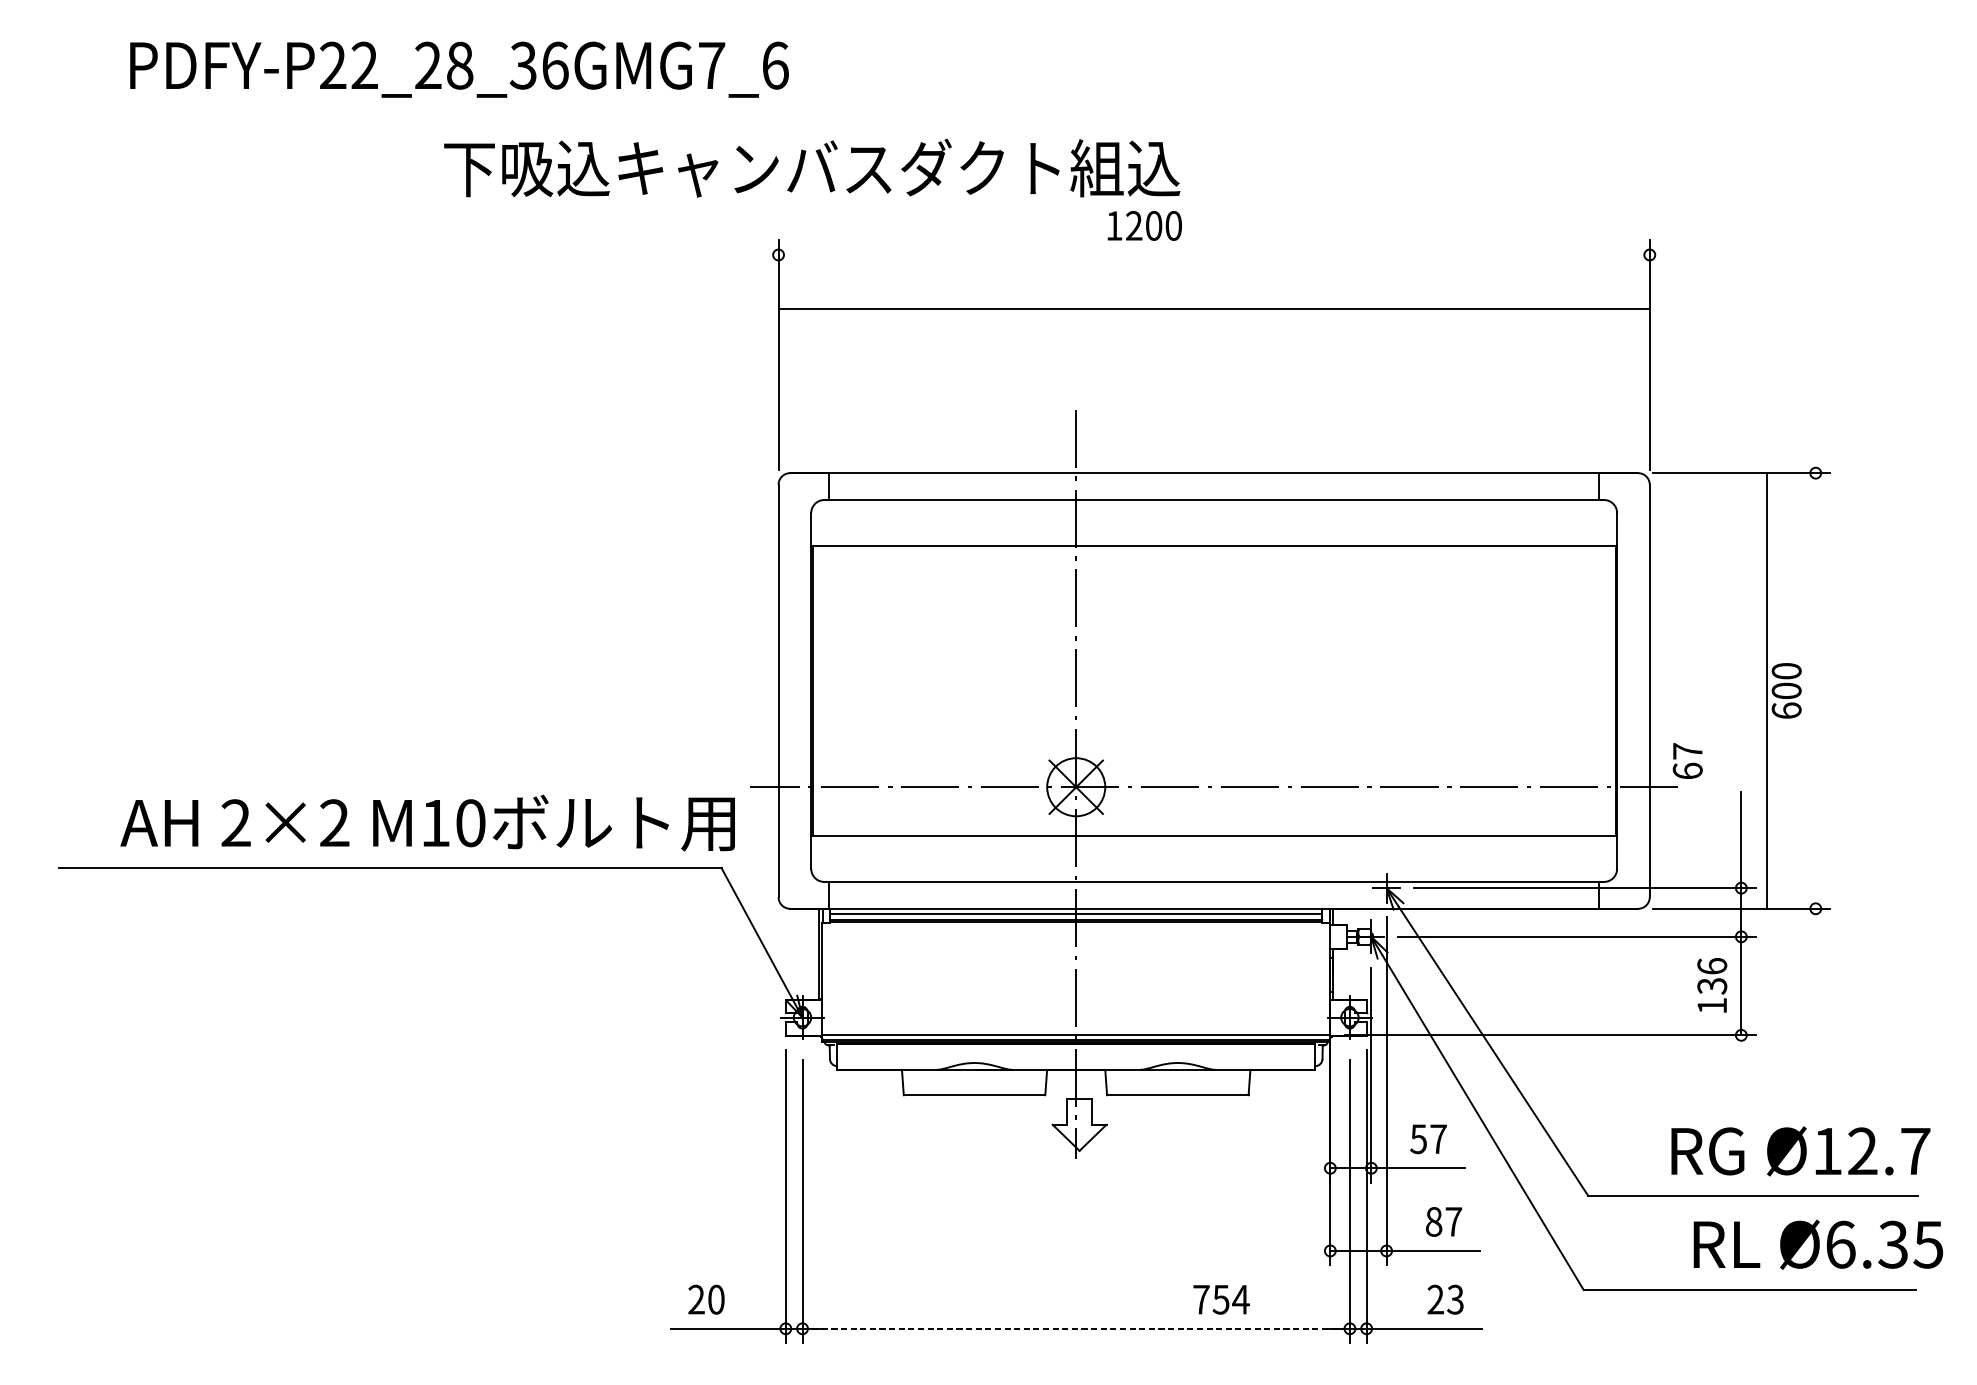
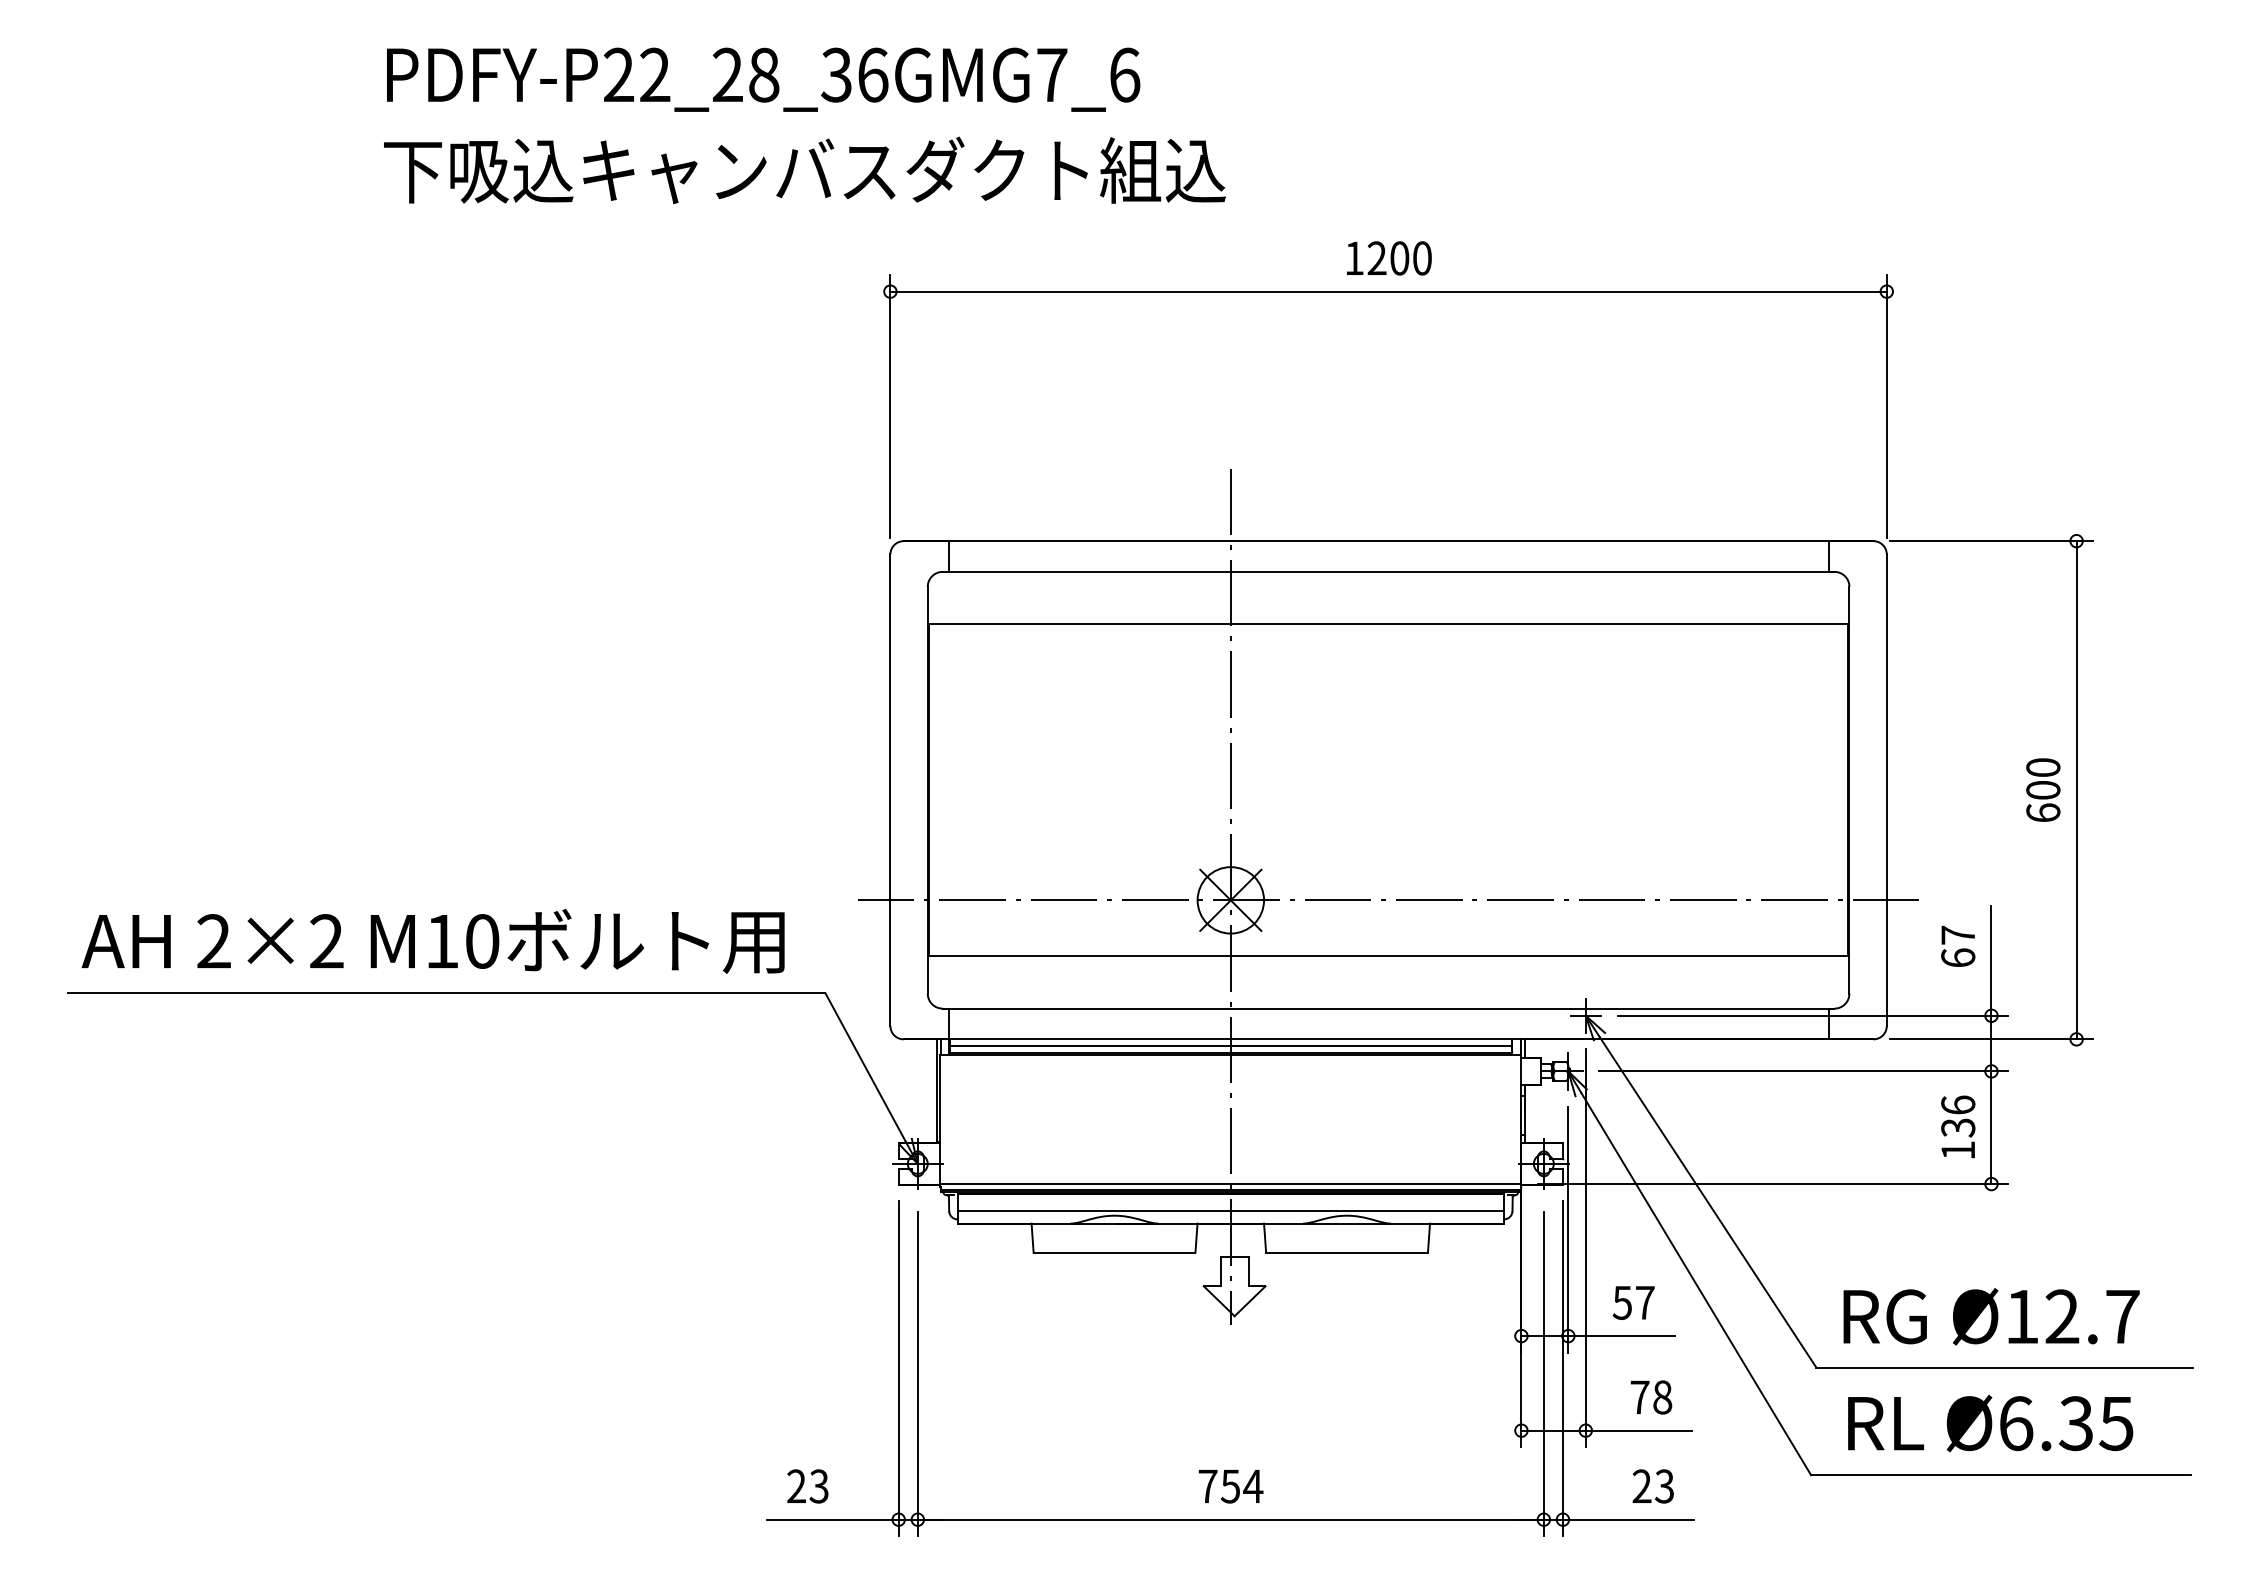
text: (459, 69) -> (763, 79), moved
text: (811, 168) -> (804, 170), moved
text: (1145, 226) -> (1389, 258), moved
line: (1214, 309) -> (1388, 291), moved
line: (1766, 691) -> (2076, 790), moved
text: (1688, 761) -> (1958, 946), moved
text: (427, 823) -> (432, 941), moved
line: (1075, 1059) -> (1230, 1211), added
text: (1800, 1151) -> (1991, 1316), moved
text: (1444, 1221) -> (1651, 1397), 87 -> 78
text: (1818, 1244) -> (1990, 1423), moved
text: (715, 1299) -> (818, 1486), 20 -> 23
text: (1221, 1299) -> (1231, 1486), moved
line: (1076, 1328) -> (1231, 1519), dashed -> solid

